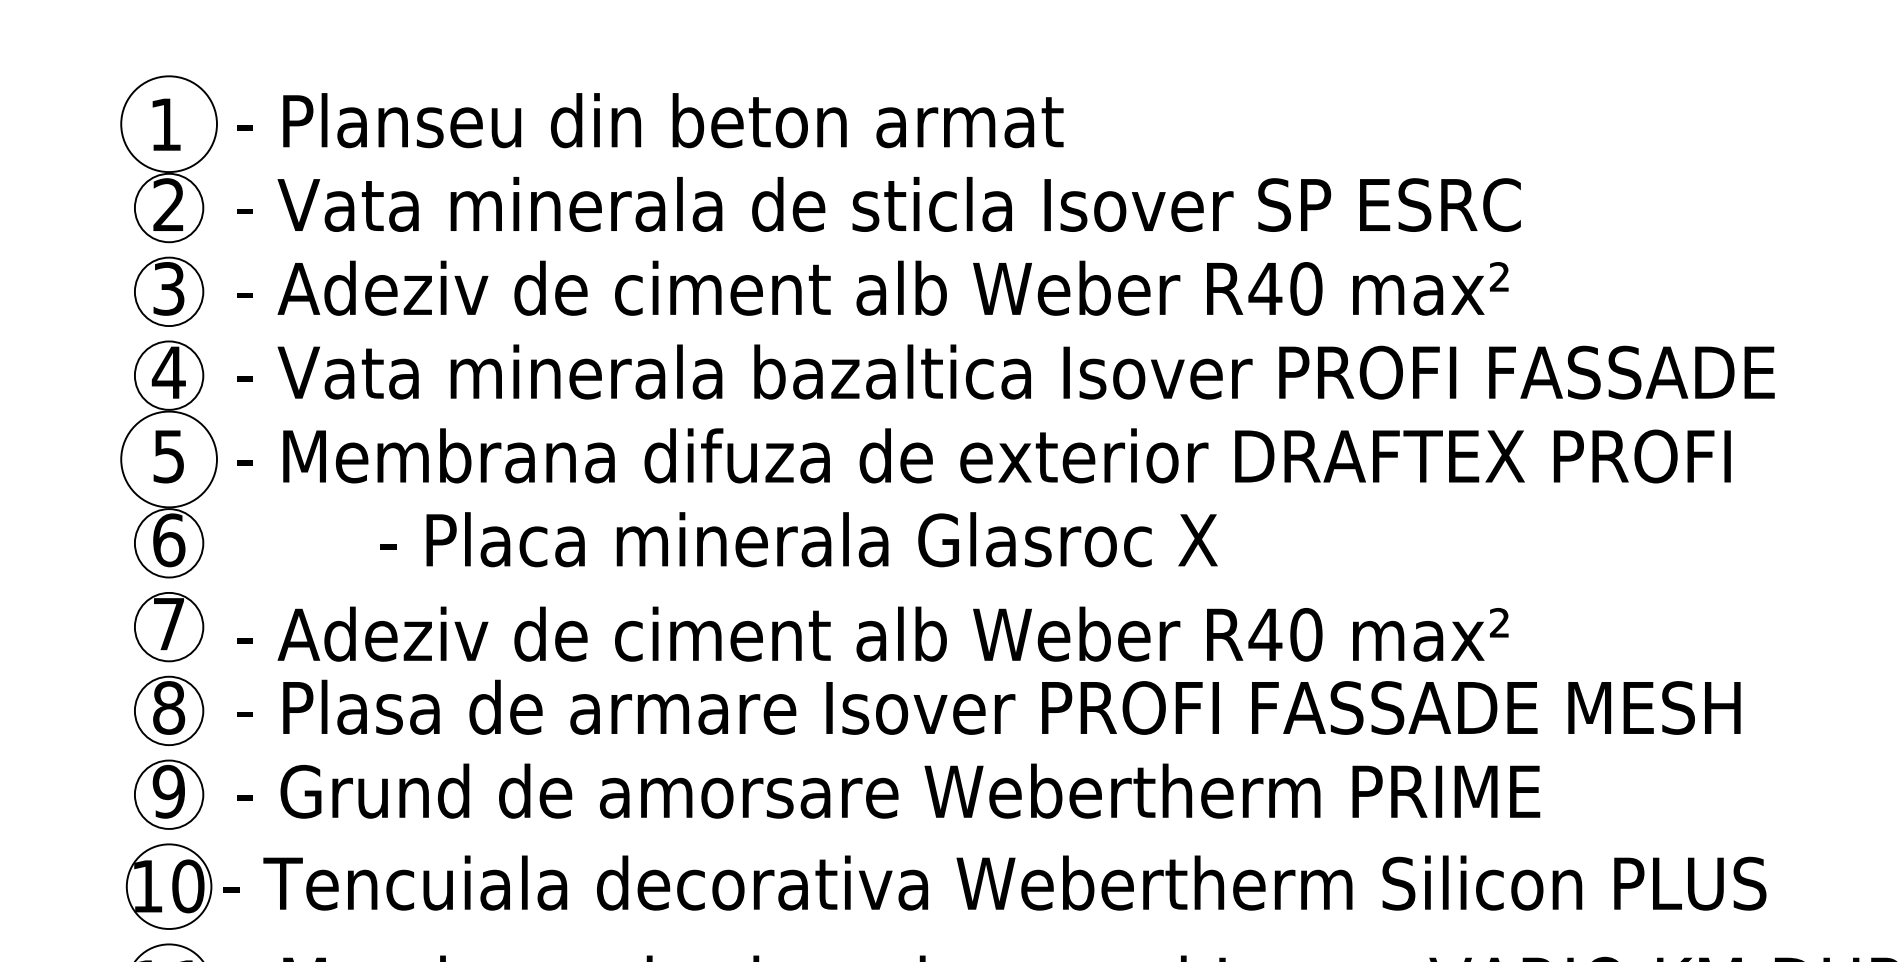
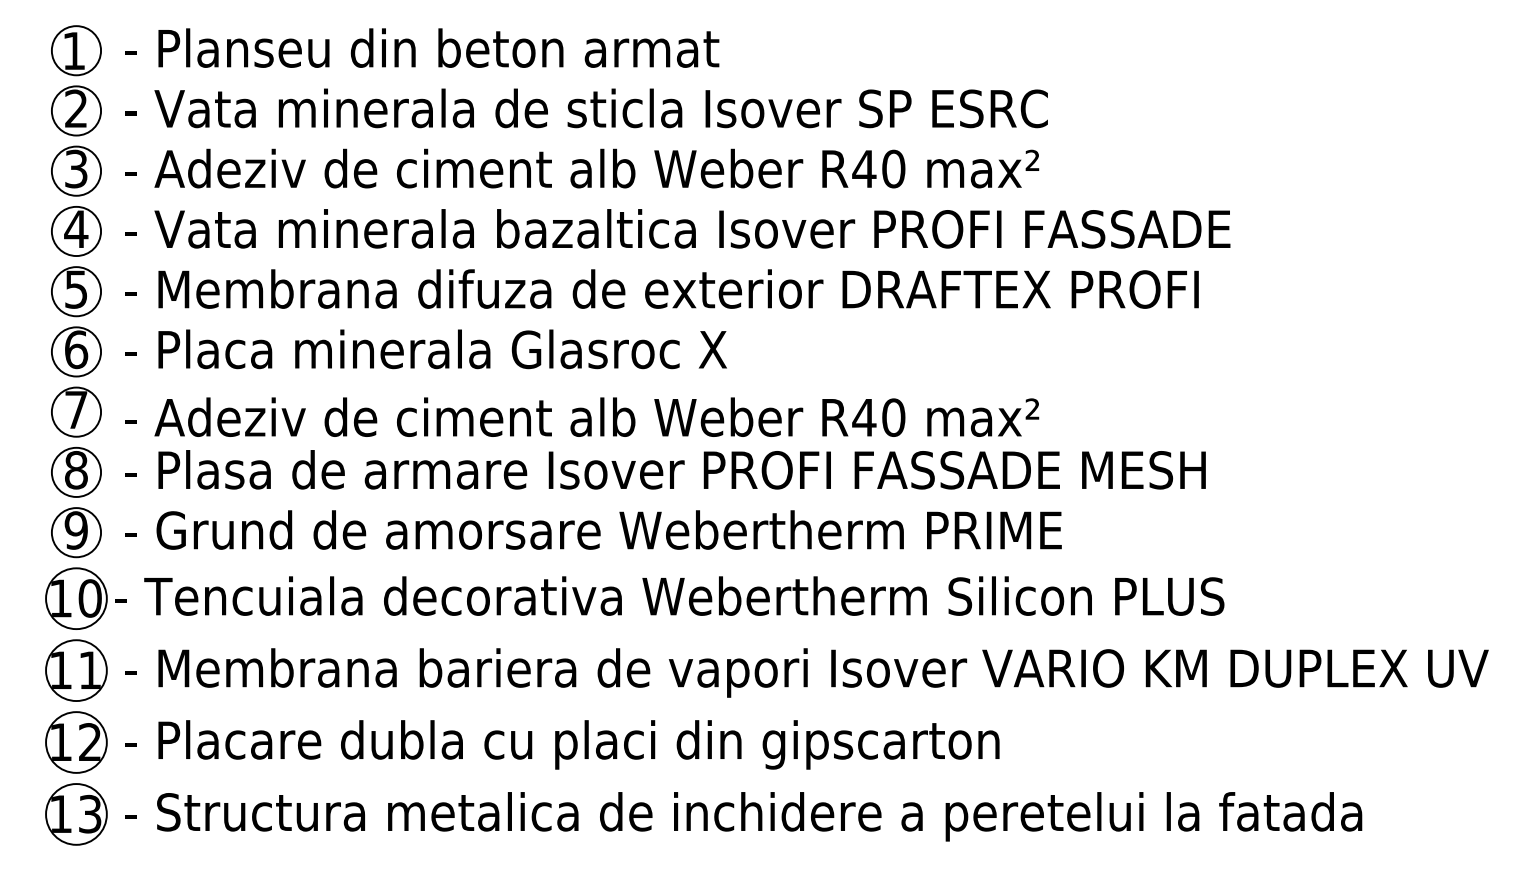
circle: (169, 123) -> (76, 50), size x0.71
circle: (169, 459) -> (76, 291), size x0.71
text: (798, 539) -> (425, 349), moved

